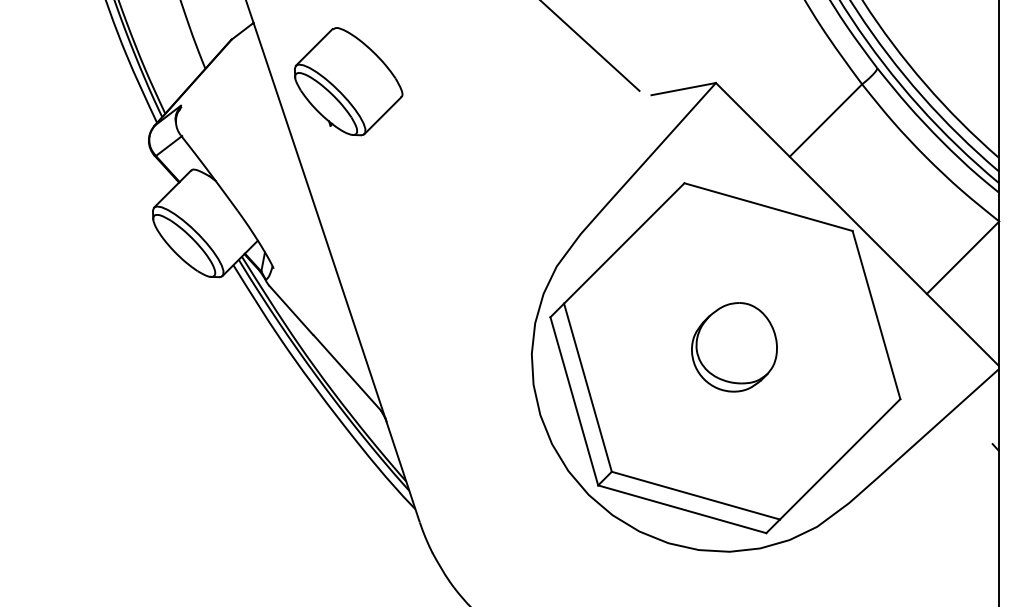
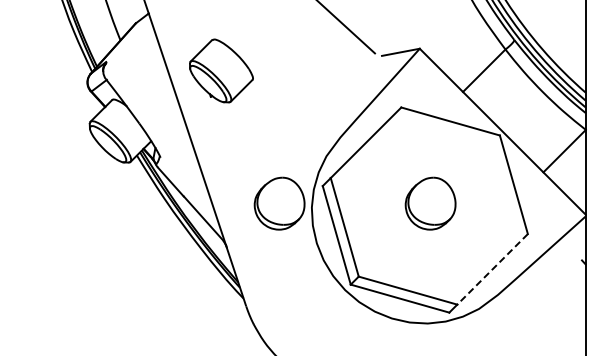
part: (348, 80) -> (221, 70), moved
part: (476, 347) -> (279, 203), added
line: (839, 459) -> (492, 269), solid -> dashed

